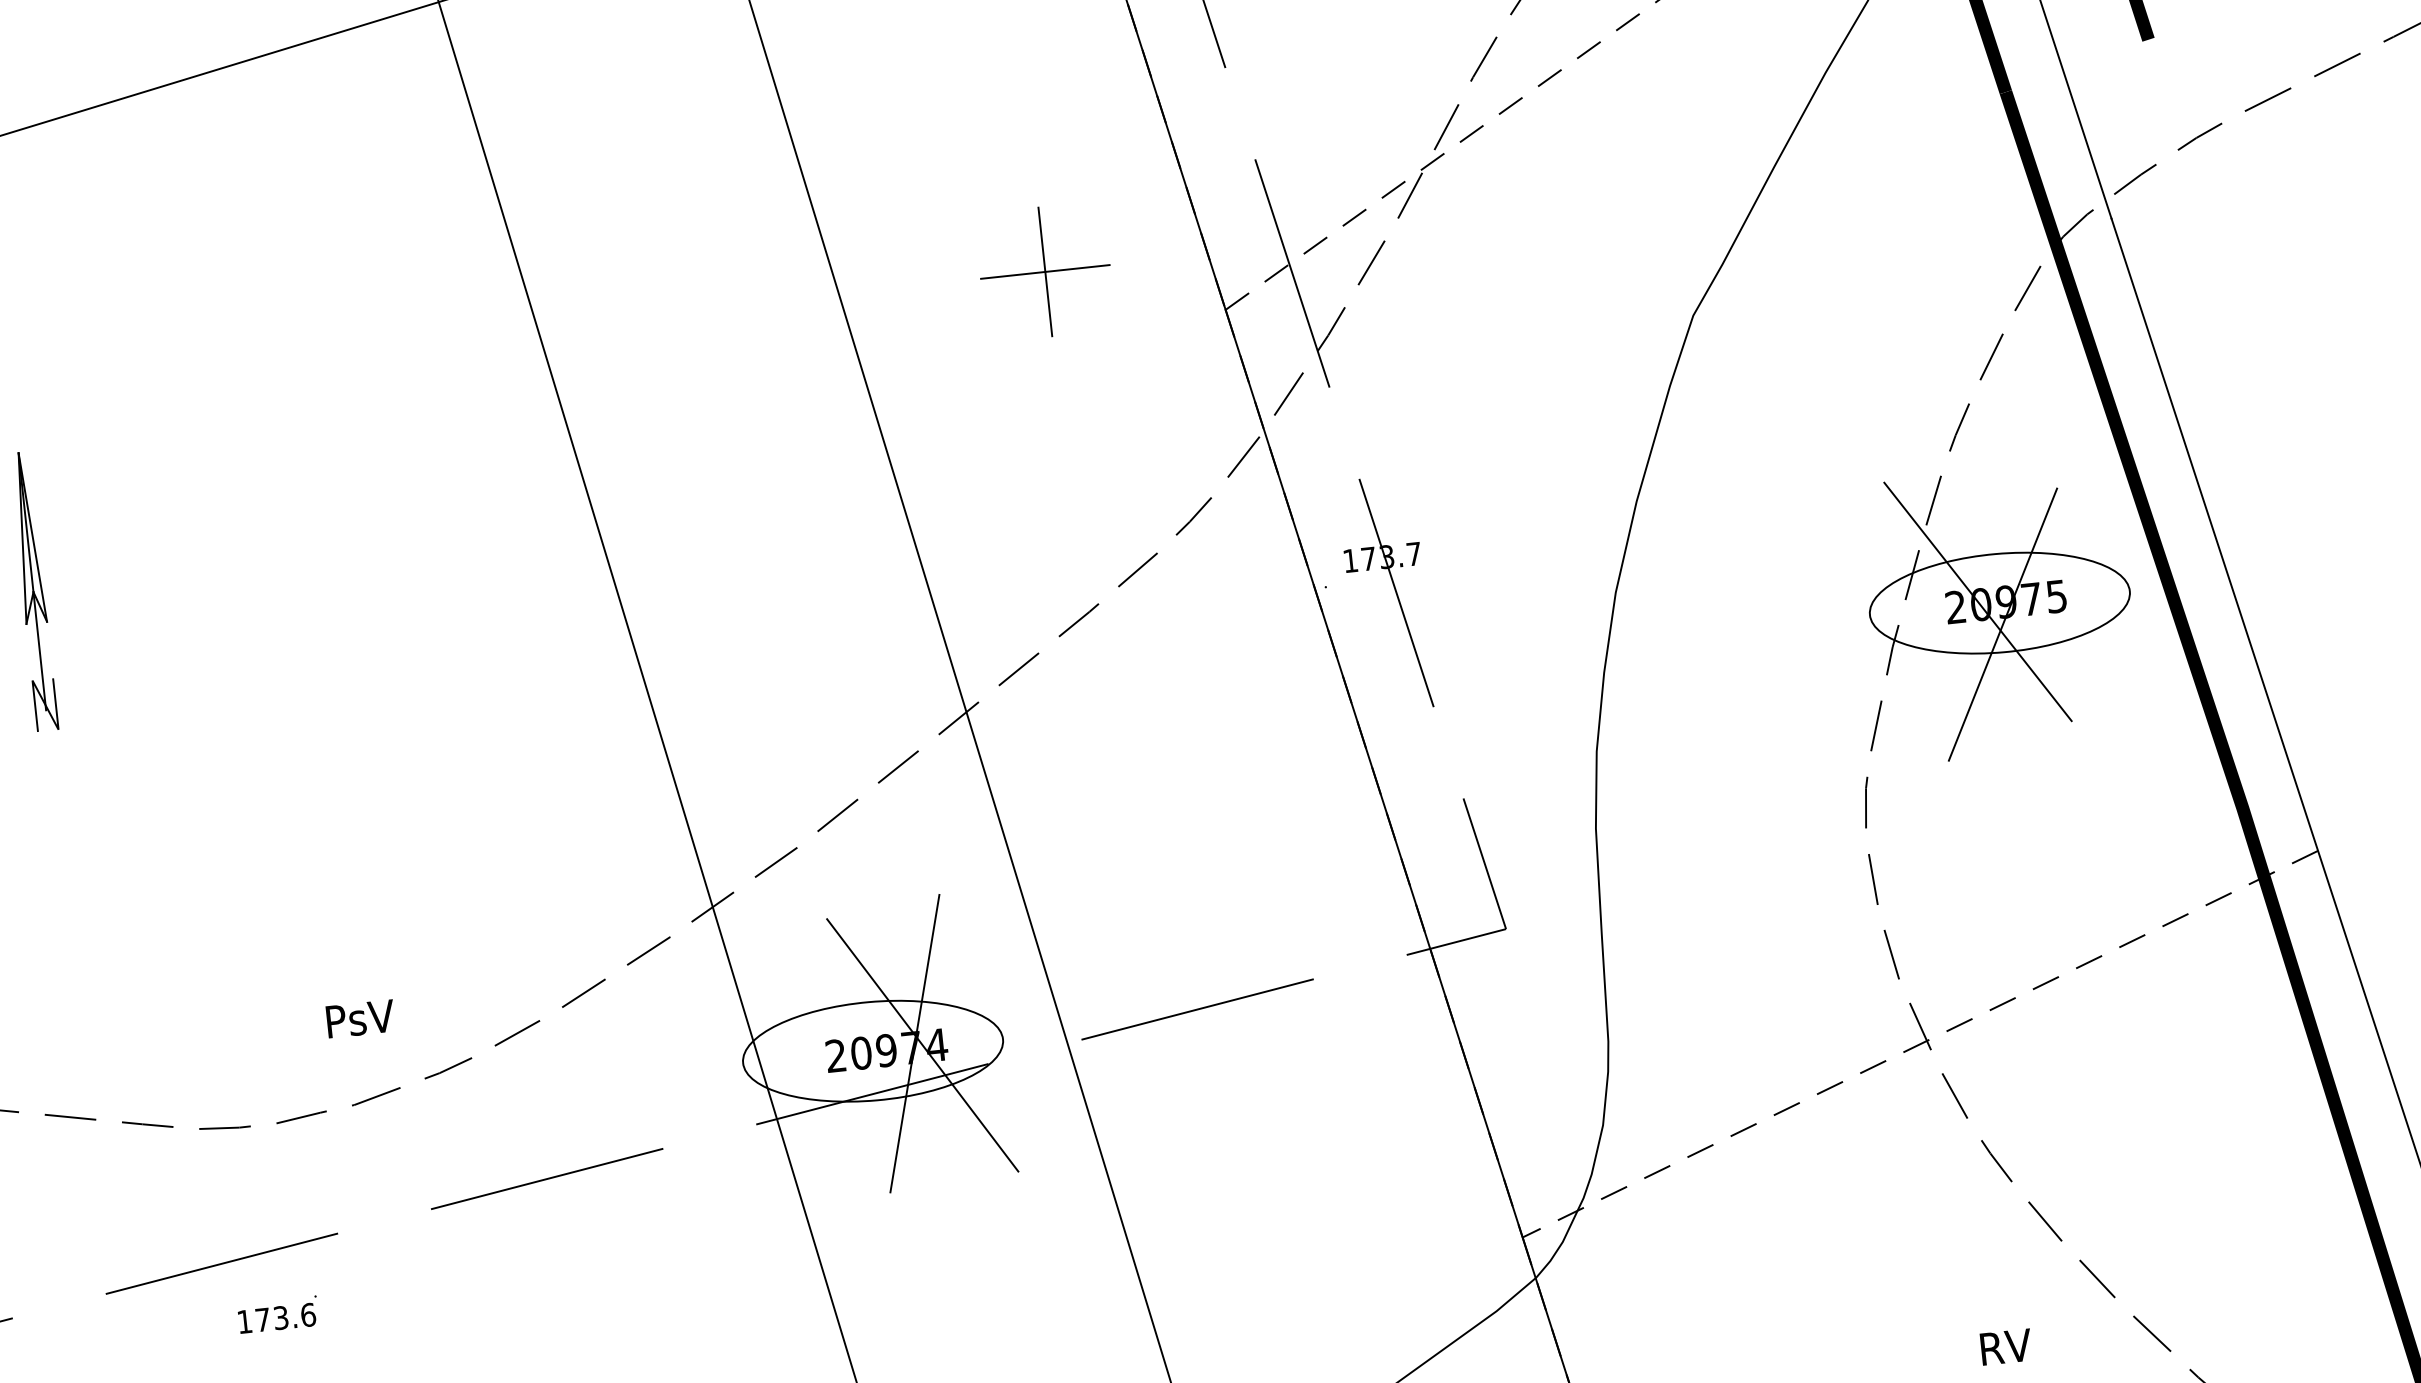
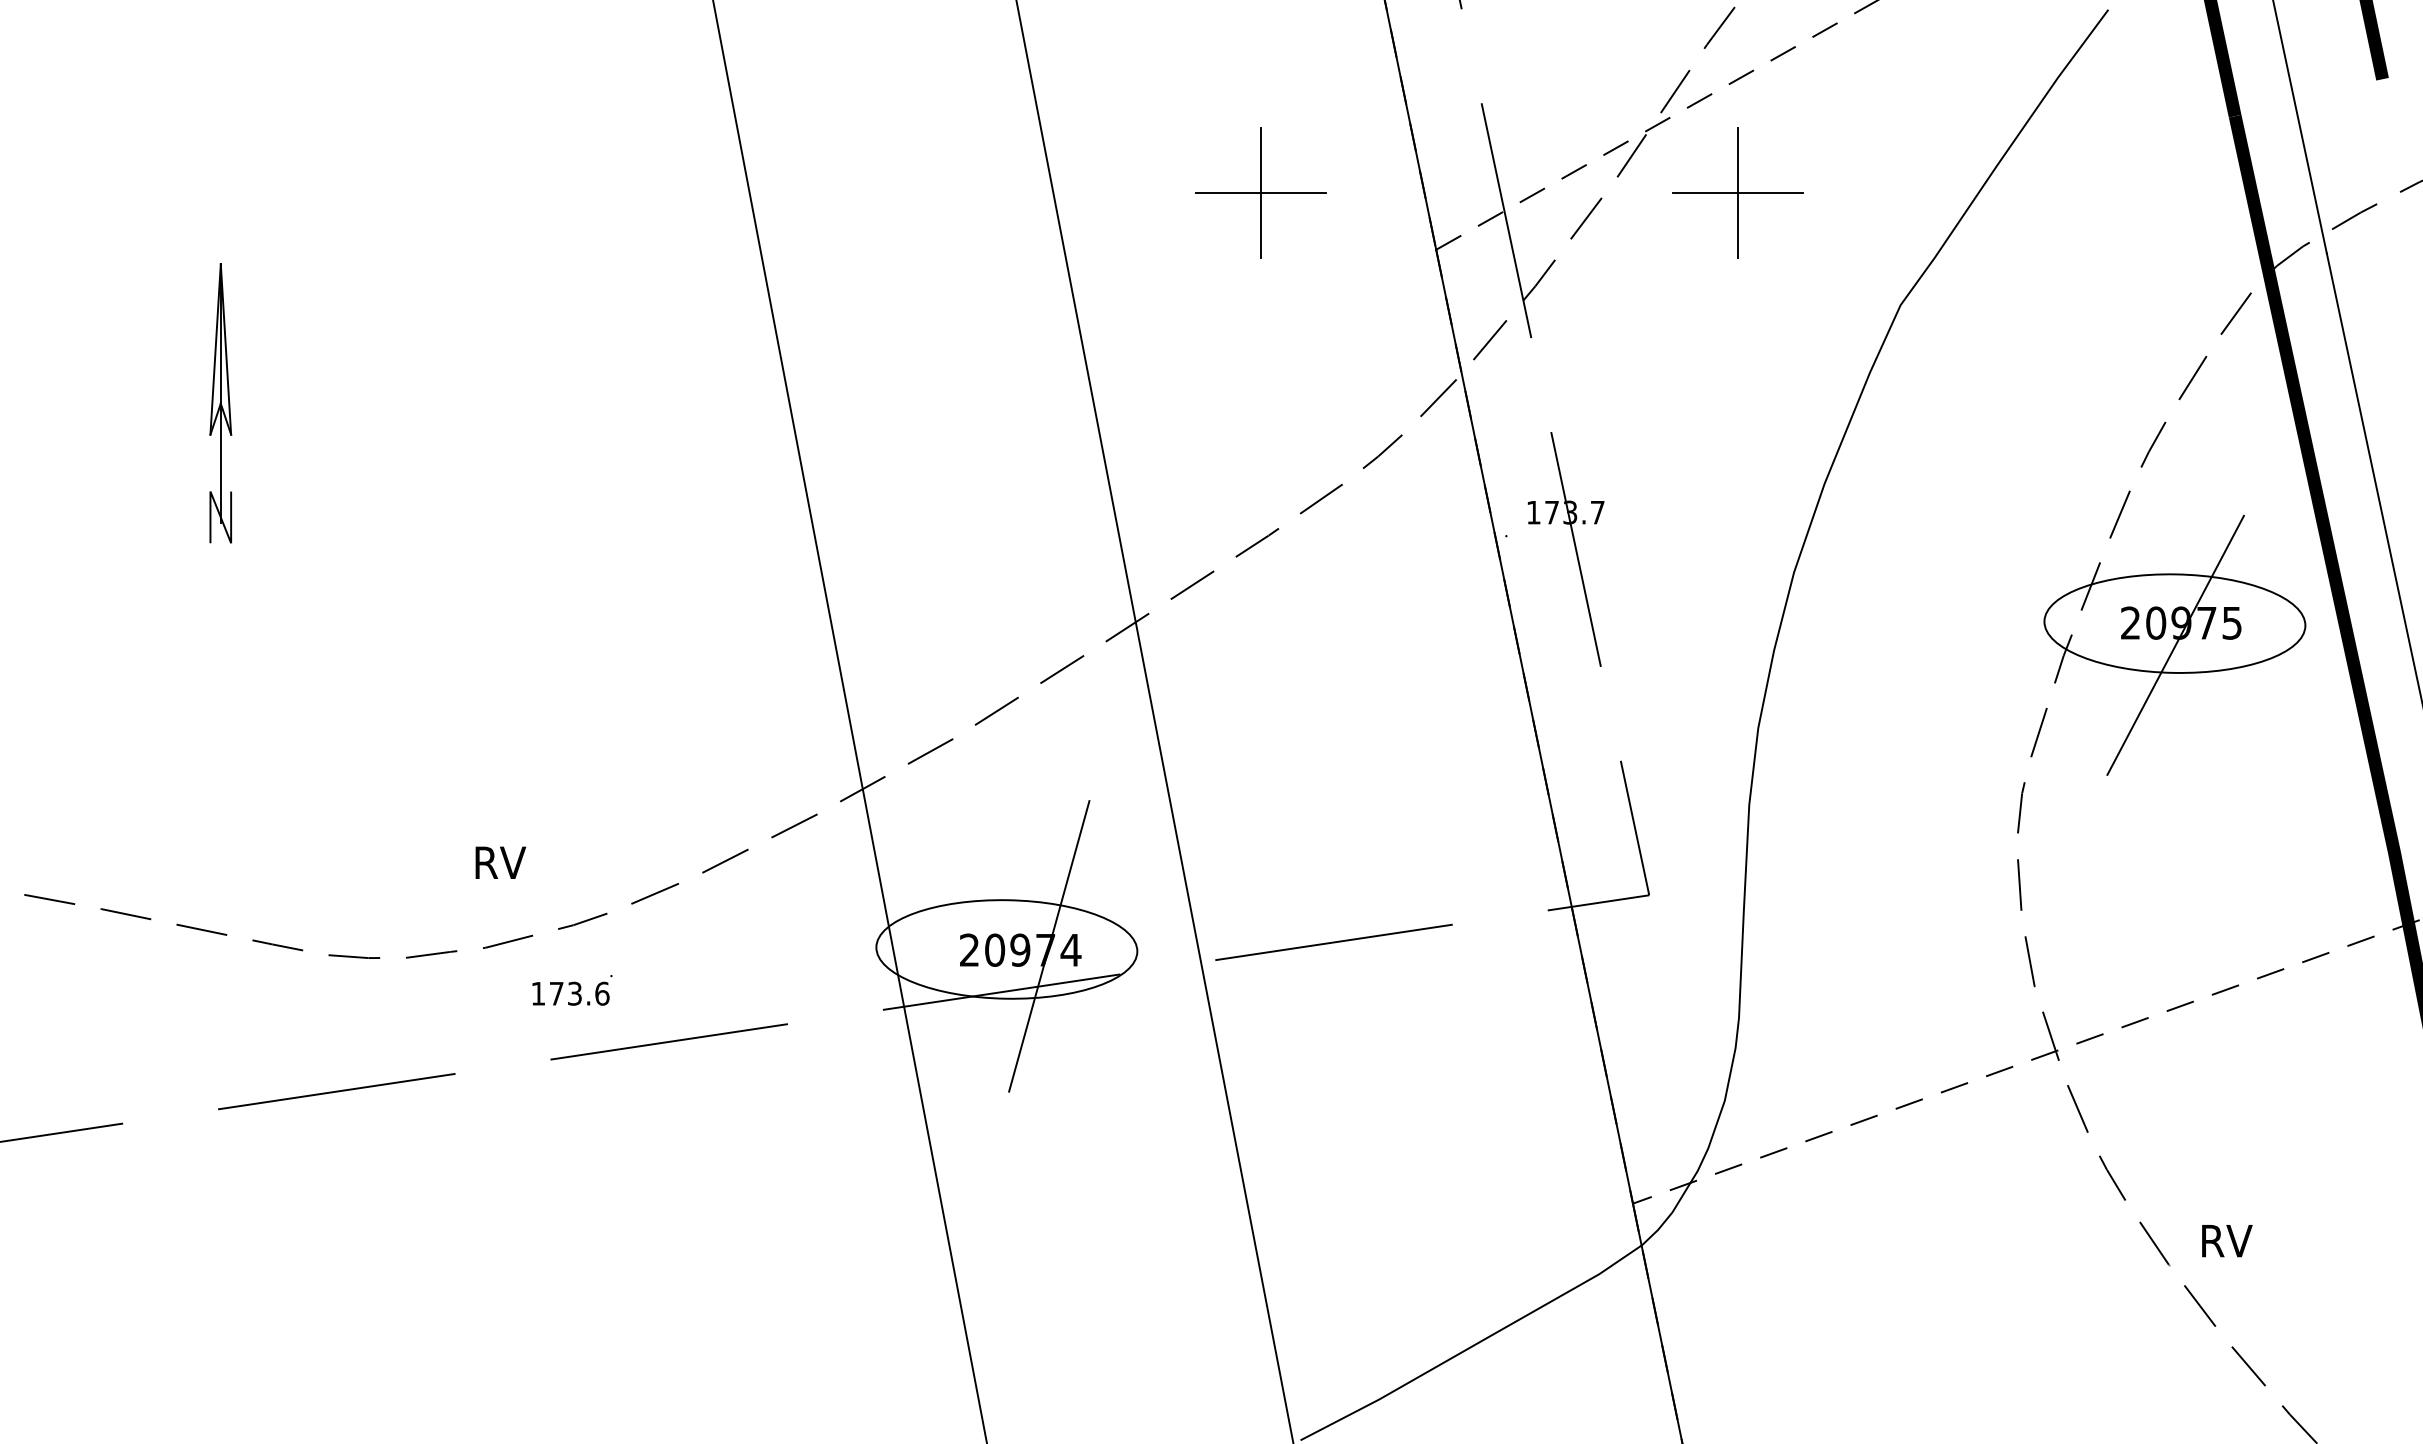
part: (1519, 220) -> (1737, 192), added
line: (1977, 601) -> (2152, 619), removed
text: (360, 1018) -> (500, 862), PsV -> RV
line: (922, 1045) -> (1056, 948), removed
text: (278, 1314) -> (572, 990), moved
text: (2006, 1347) -> (2227, 1241), moved

